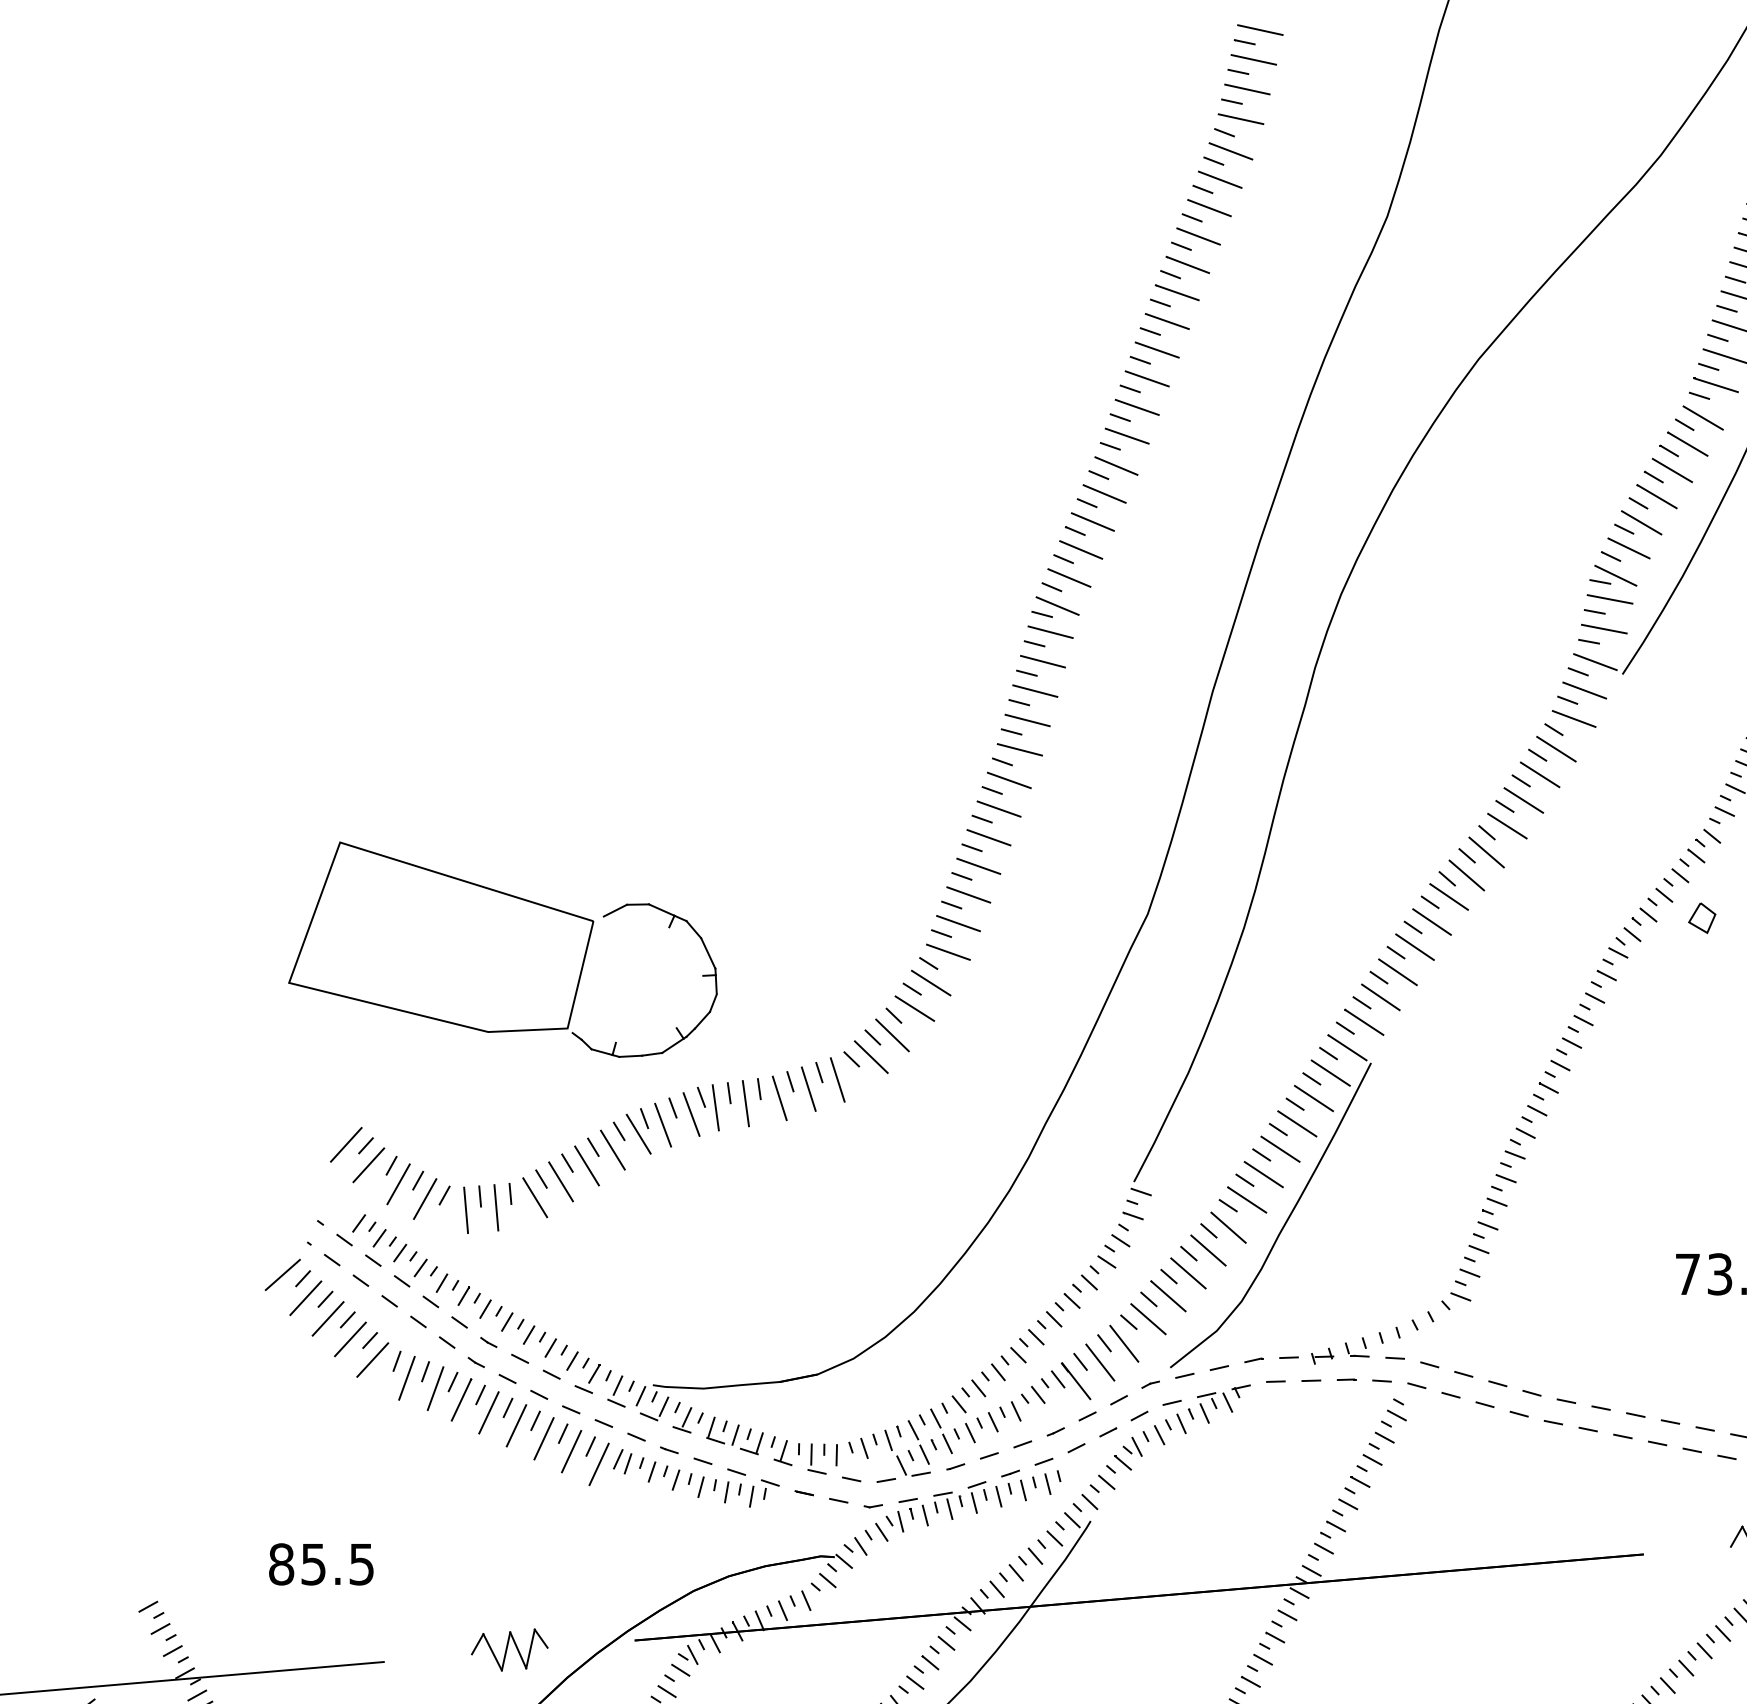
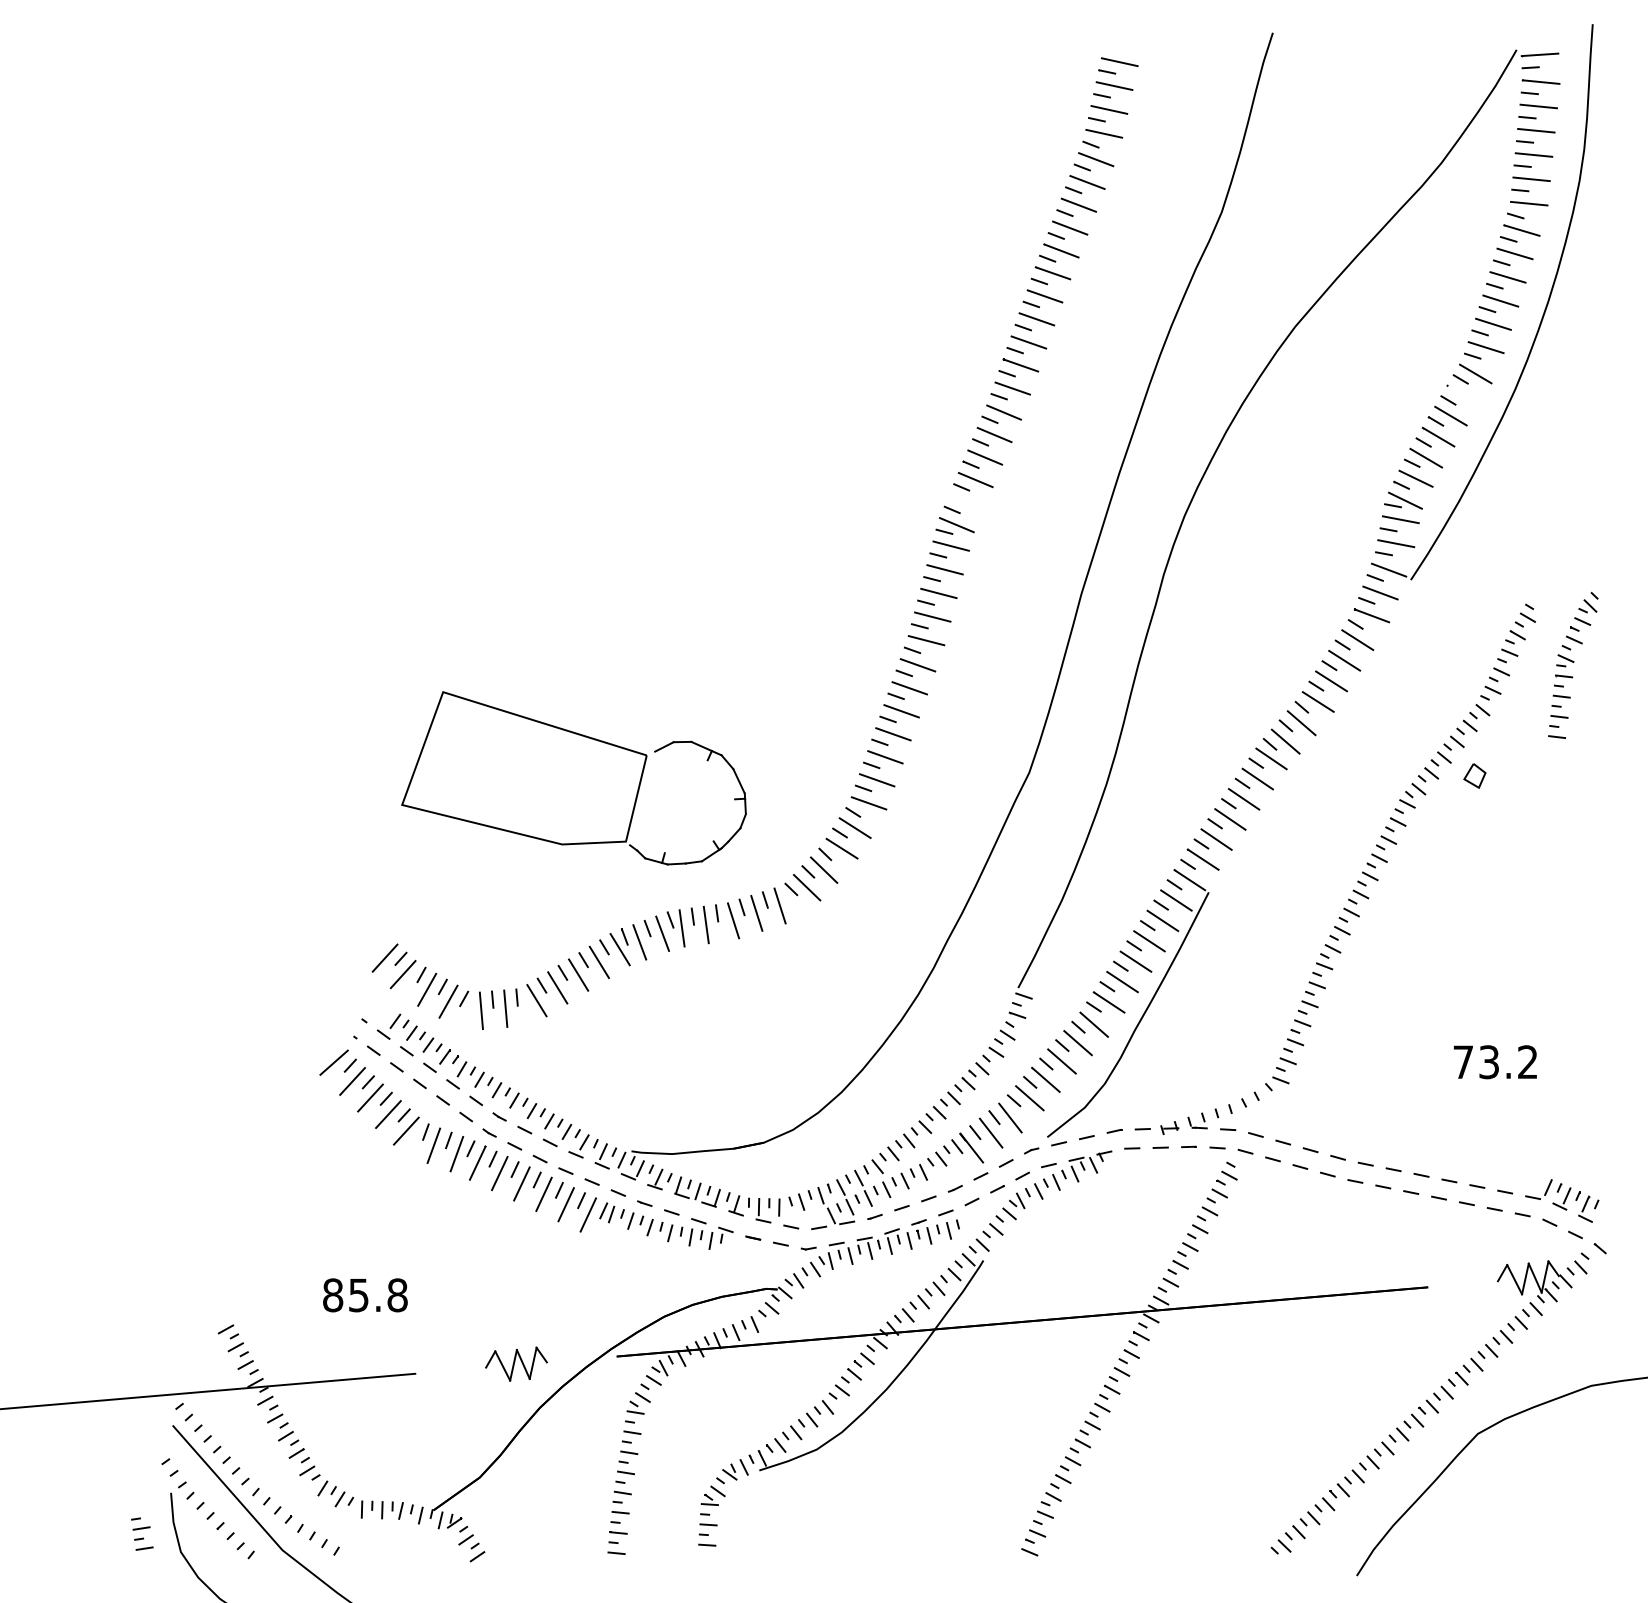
line: (1688, 443) -> (1463, 394), removed
line: (1069, 577) -> (966, 502), removed
part: (502, 949) -> (573, 778), moved
text: (361, 1564) -> (397, 1295), 85.5 -> 85.8

